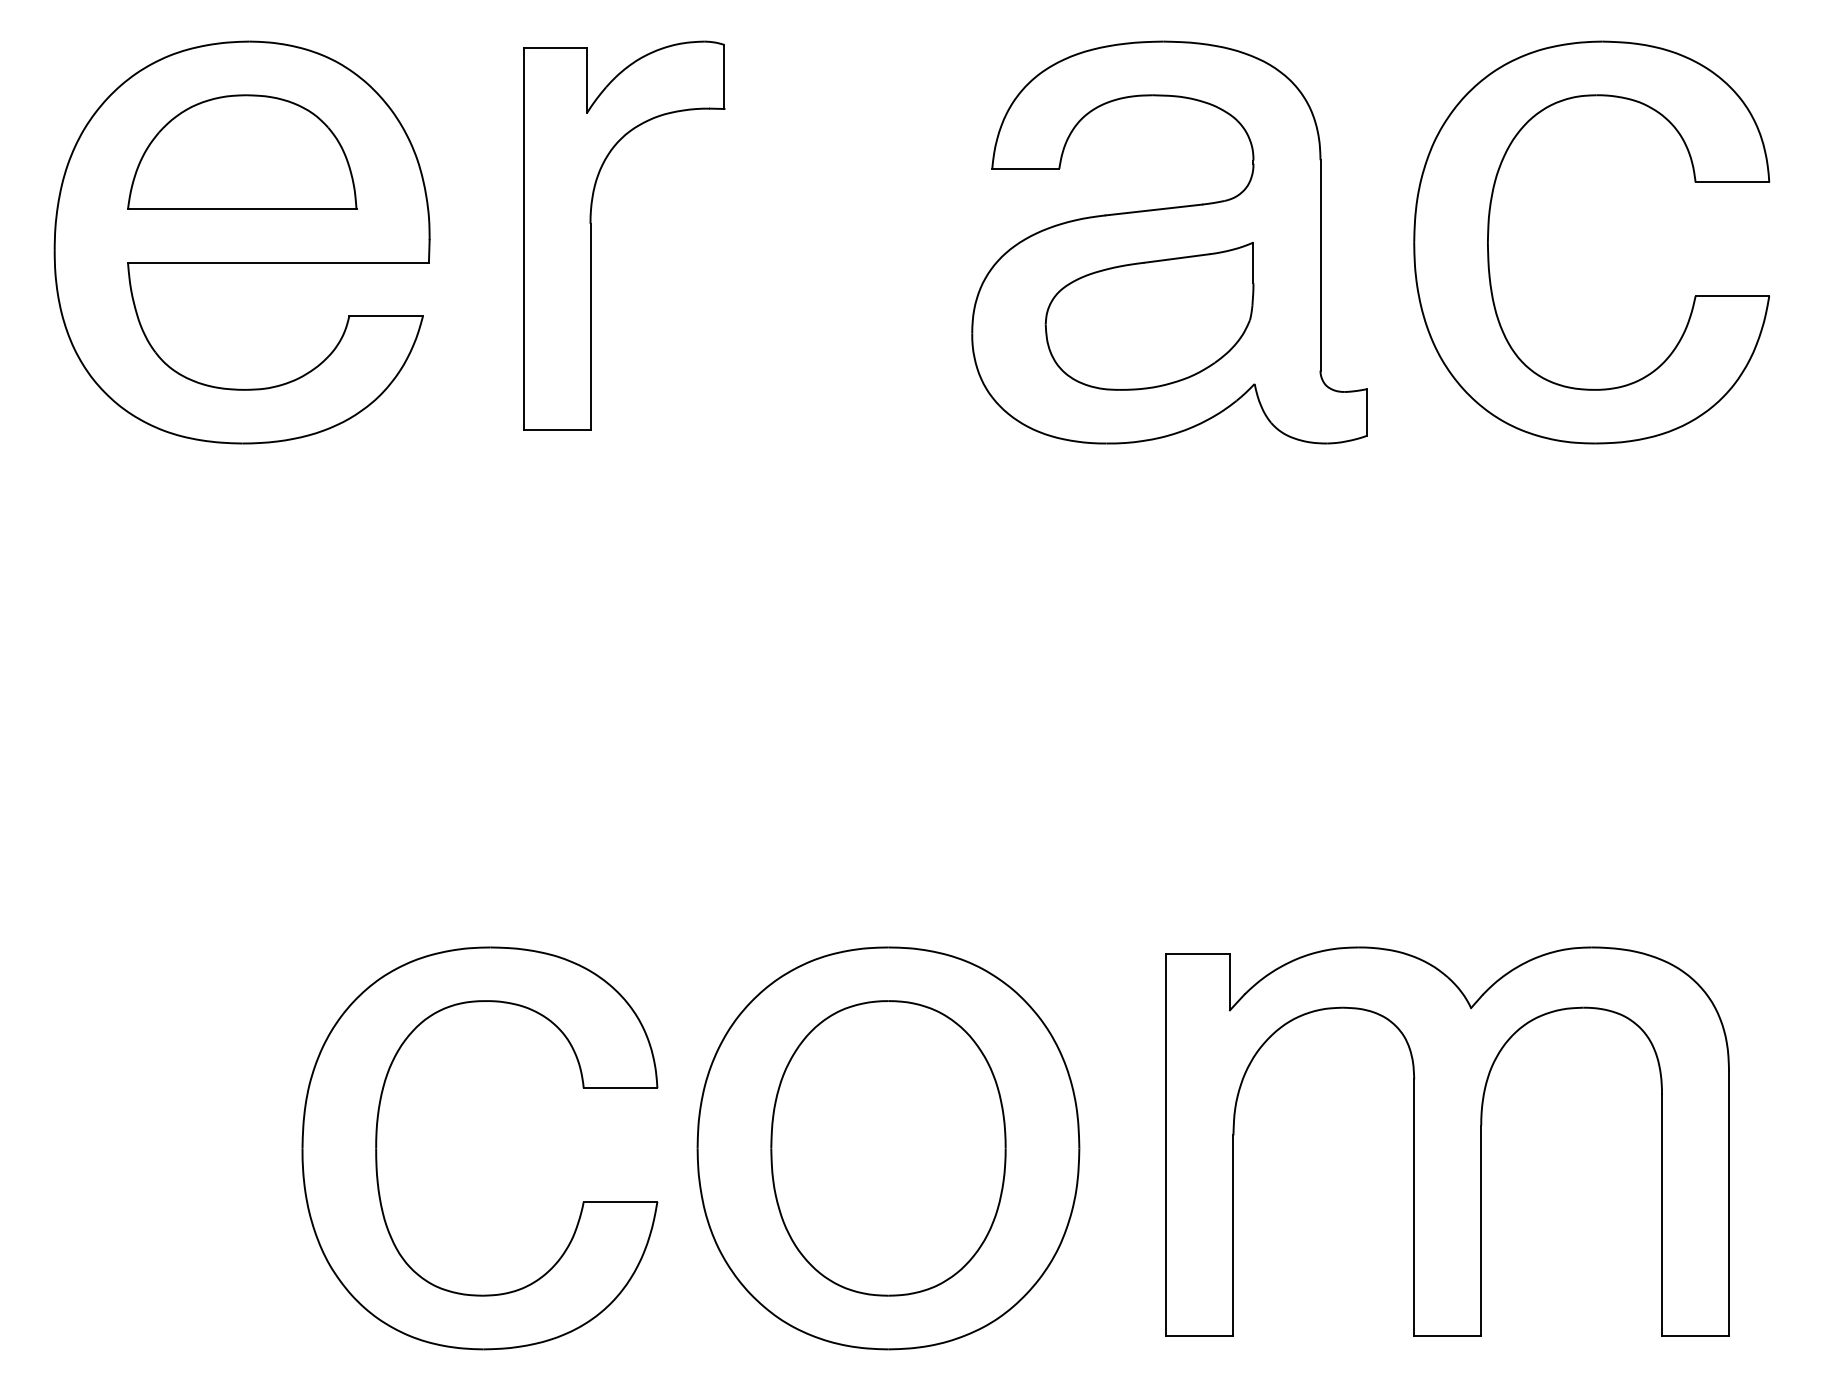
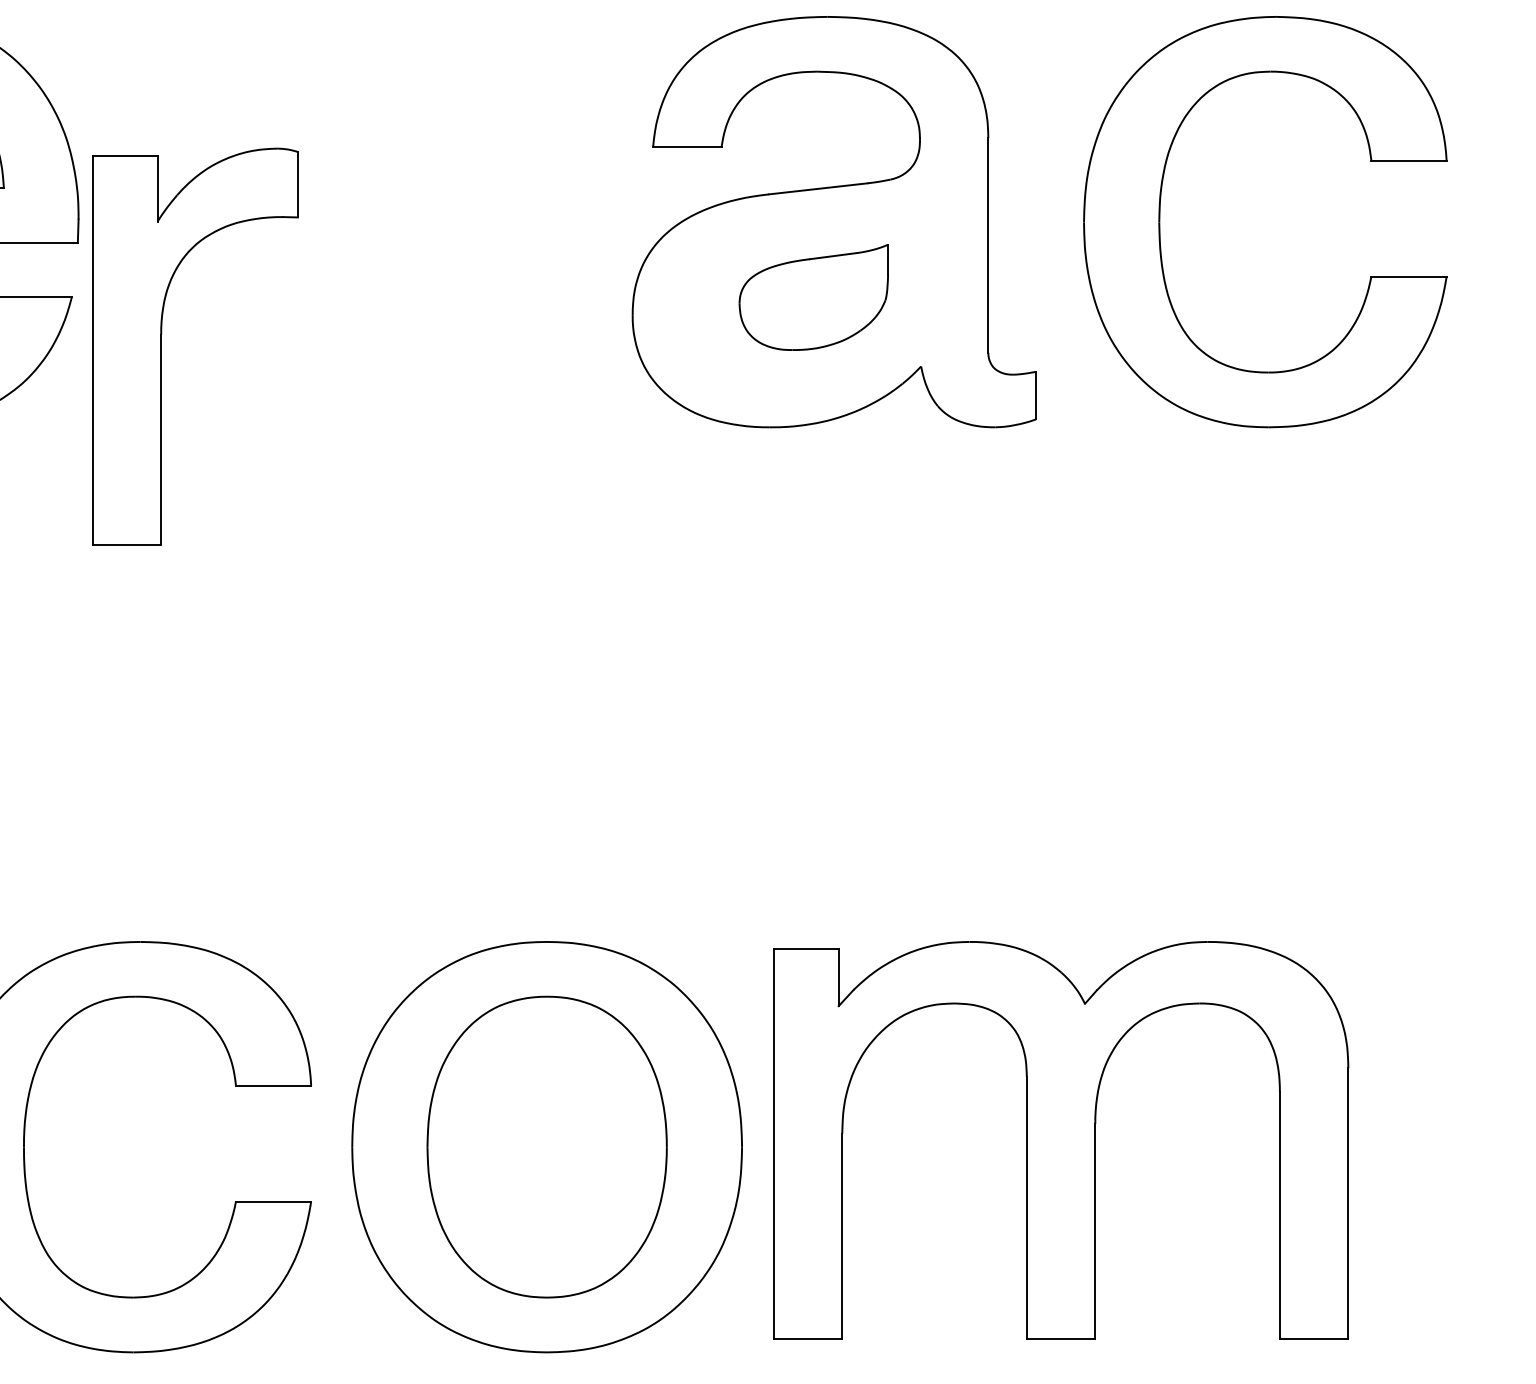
part: (591, 235) -> (162, 346), moved
part: (1149, 316) -> (813, 297), size x0.7
part: (1447, 1141) -> (1060, 1140), moved

